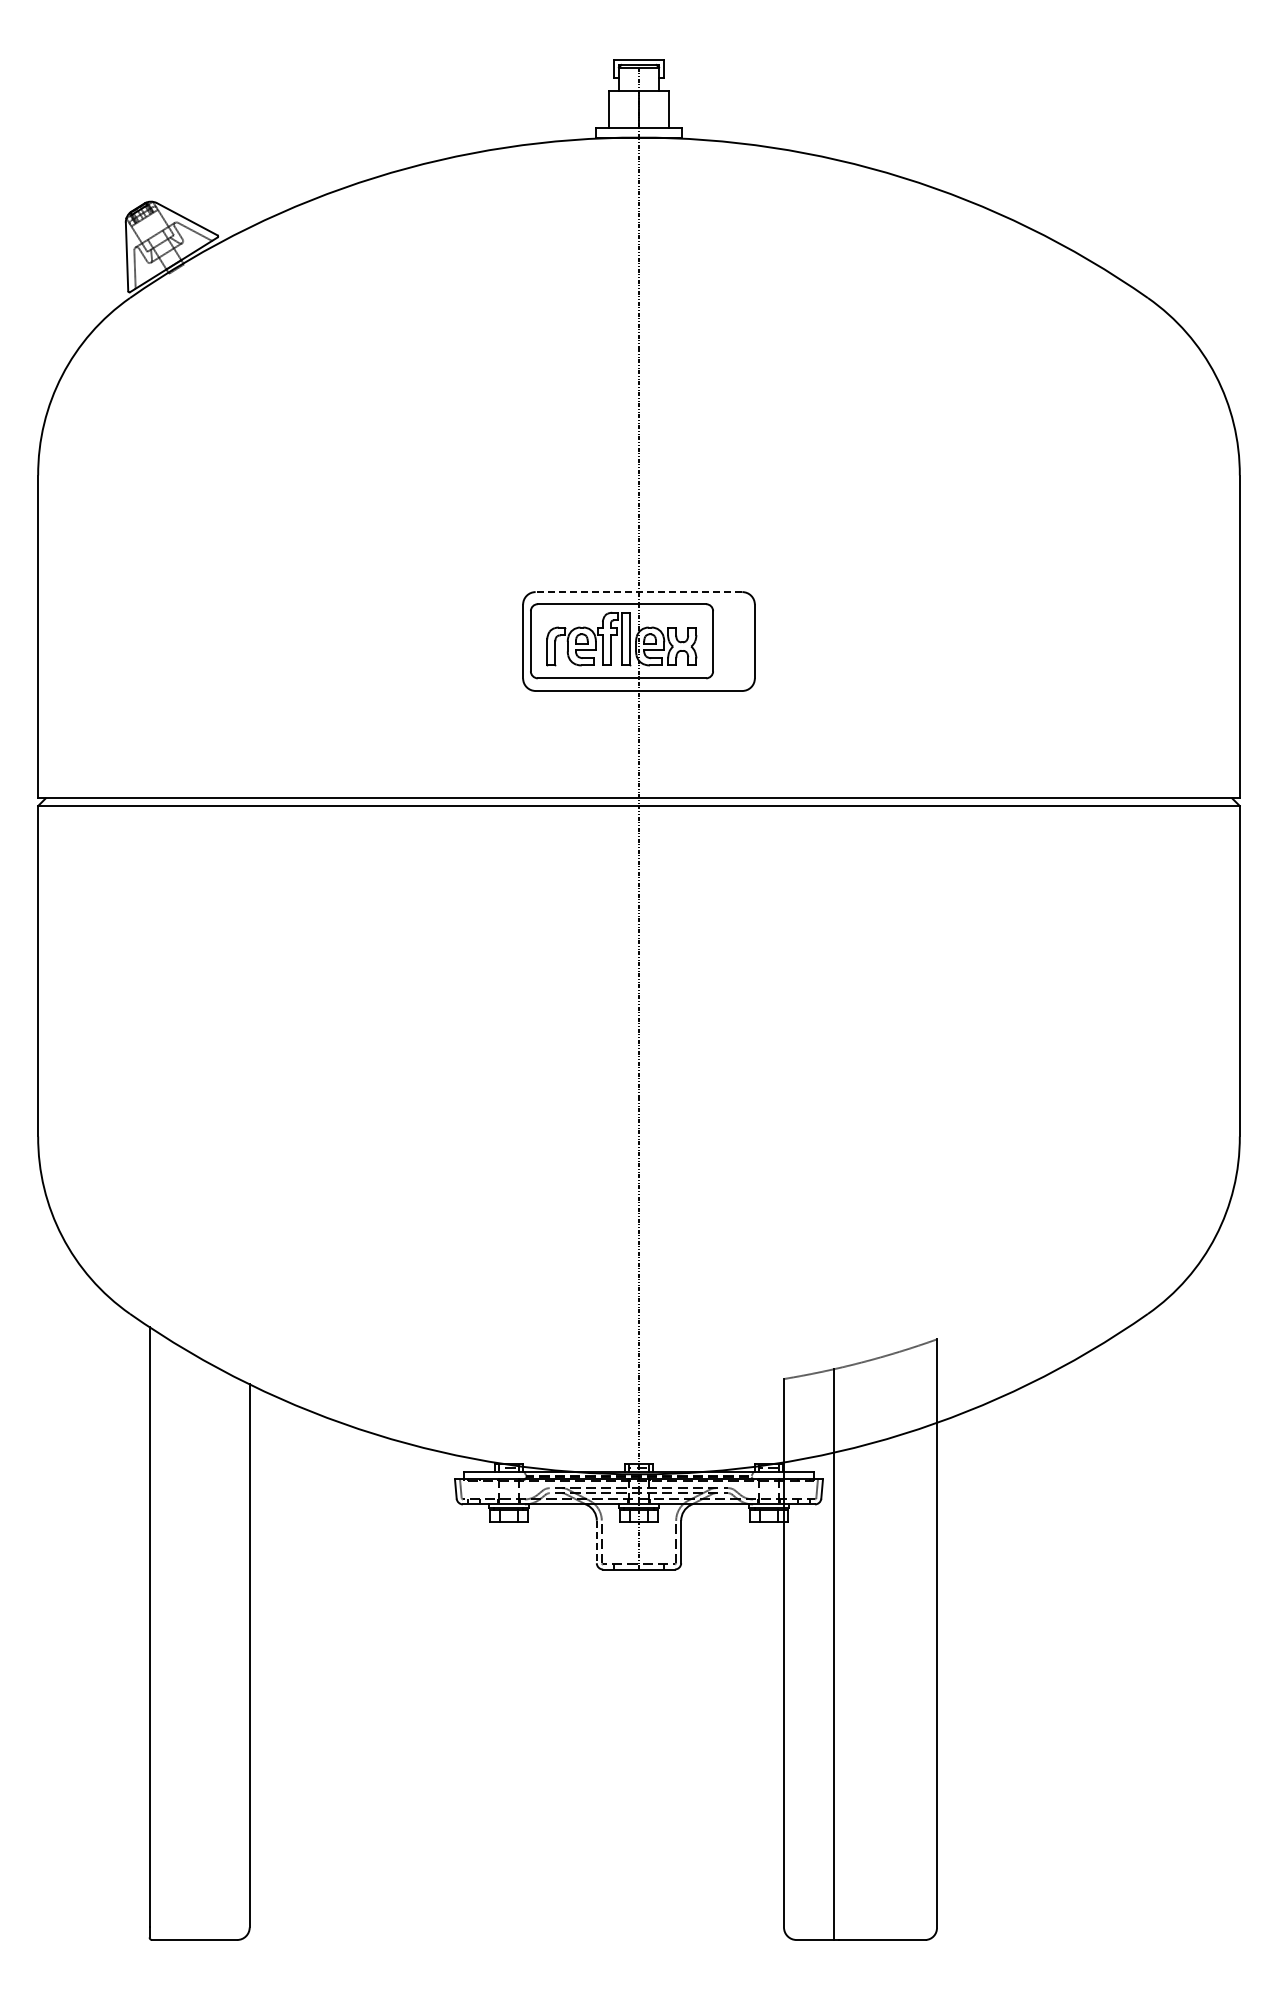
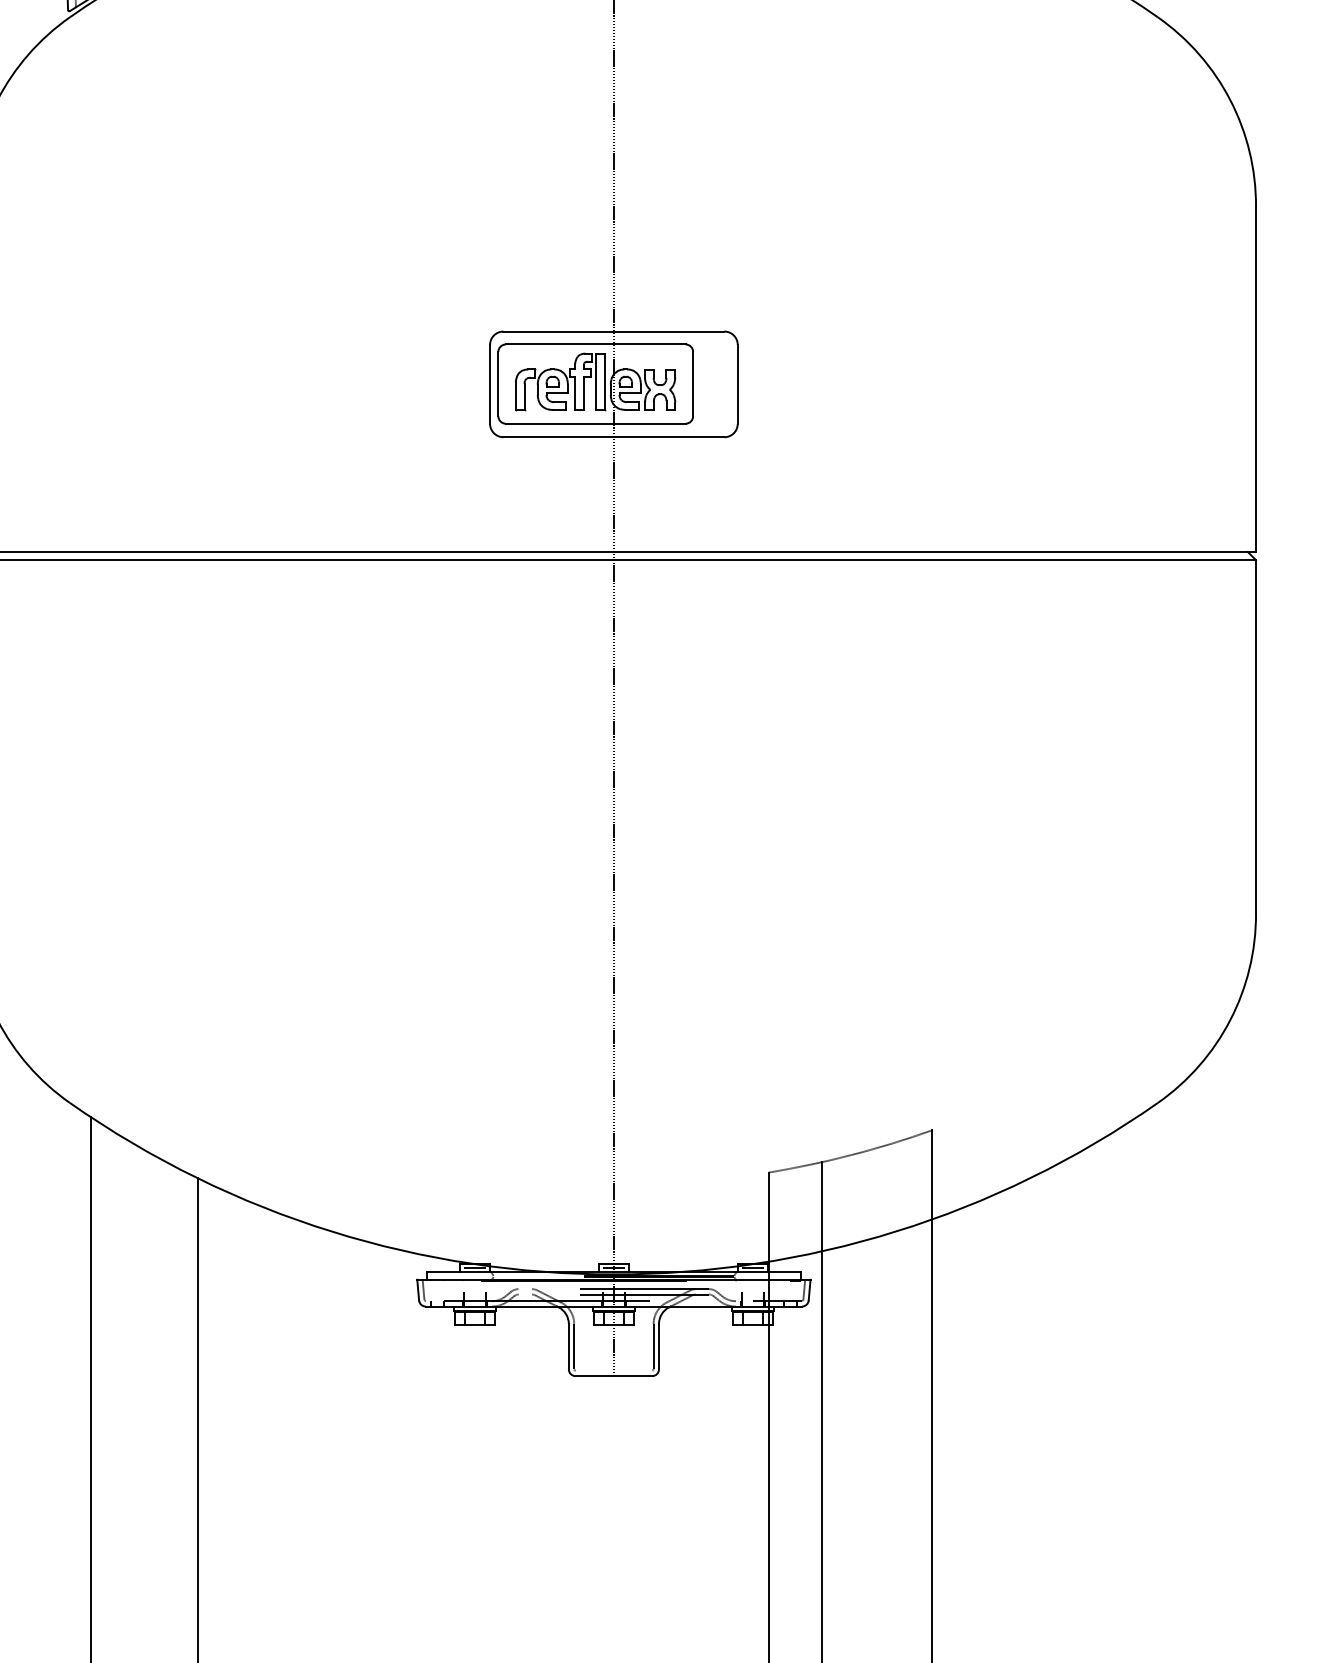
line: (638, 592) -> (613, 331), dashed -> solid
line: (596, 1542) -> (568, 1347), dashed -> solid

